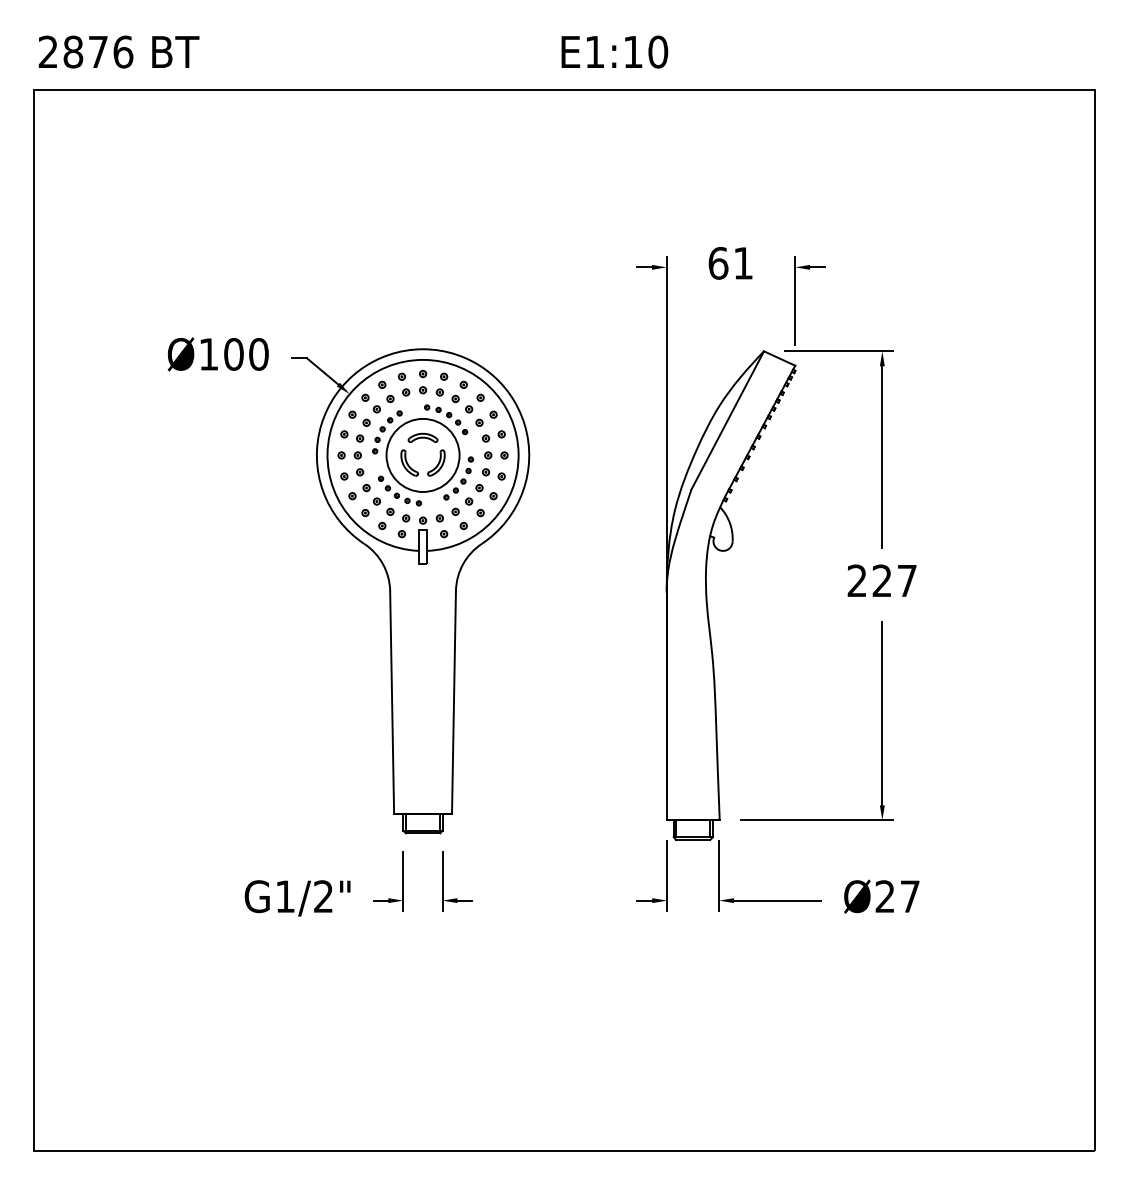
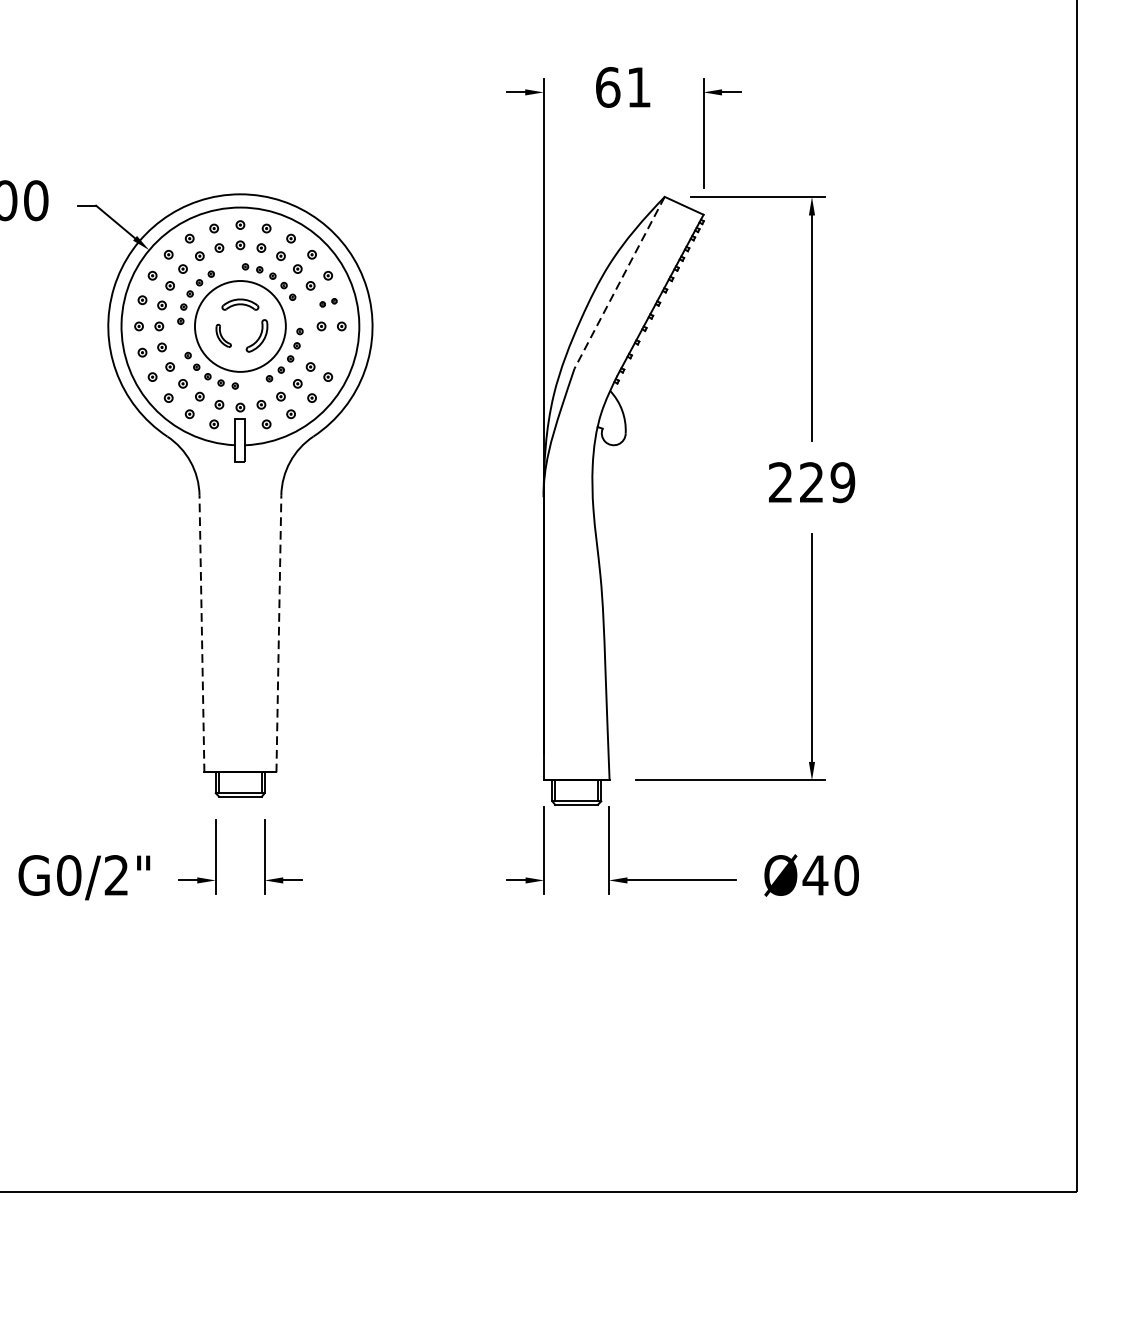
line: (727, 420) -> (619, 282), solid -> dashed
part: (493, 436) -> (328, 302), size x0.6
part: (409, 462) -> (223, 335), size x0.7
part: (493, 474) -> (328, 350), removed
text: (906, 580) -> (842, 482), 227 -> 229
line: (392, 701) -> (202, 632), solid -> dashed
line: (453, 701) -> (278, 632), solid -> dashed
text: (285, 896) -> (69, 875), G1/2" -> G0/2"
text: (897, 896) -> (830, 875), Ø27 -> Ø40

